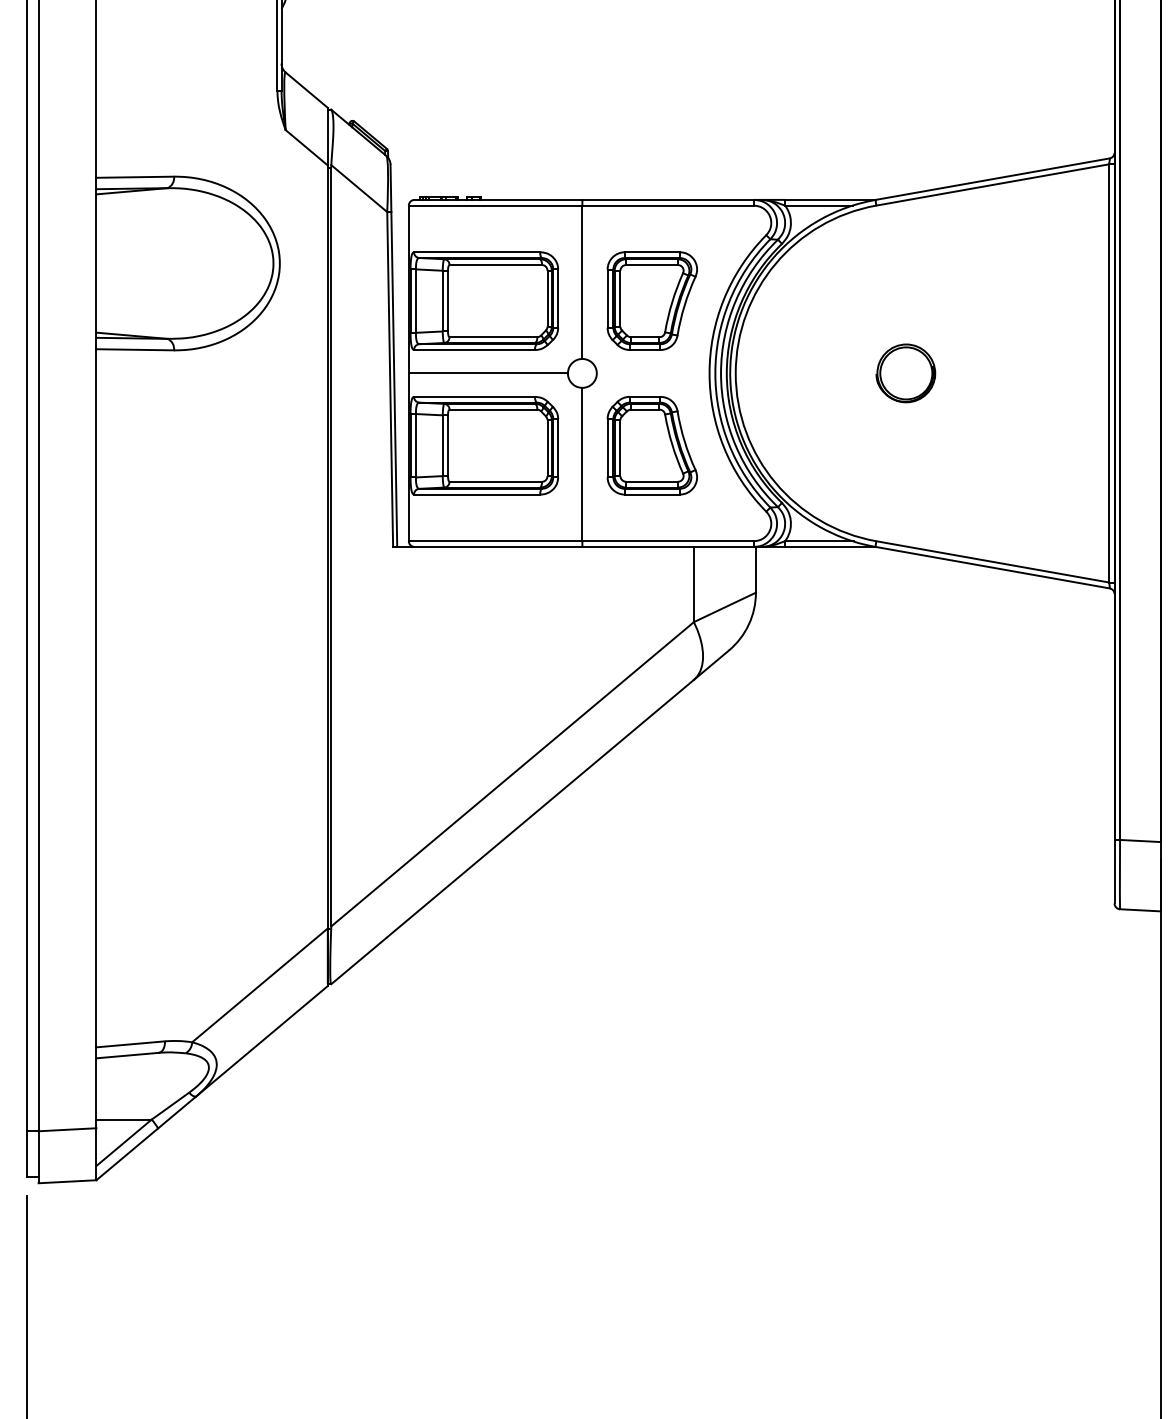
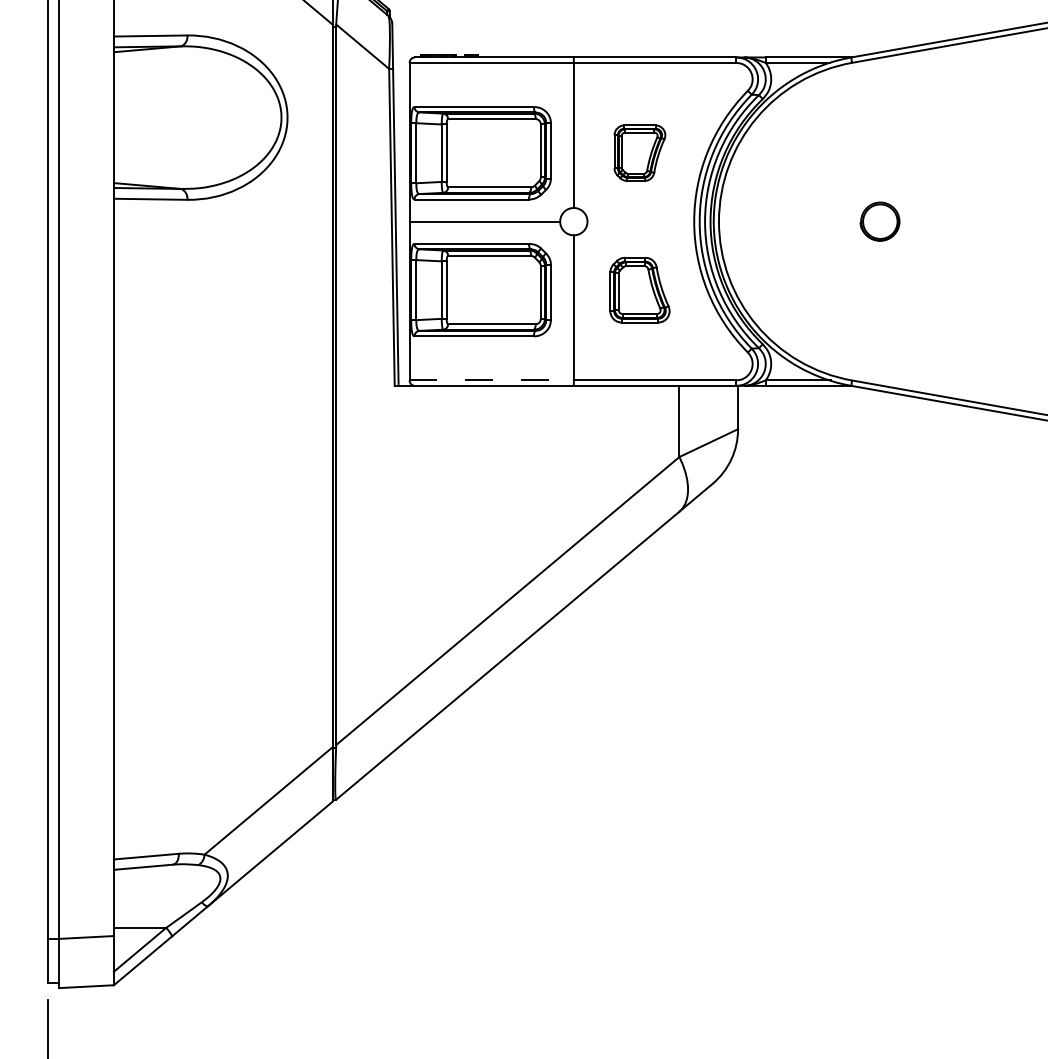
part: (651, 300) -> (639, 152), size x0.6
part: (905, 373) -> (879, 221), size x0.7
part: (651, 445) -> (639, 289), size x0.7
line: (495, 541) -> (491, 380), solid -> dashed

